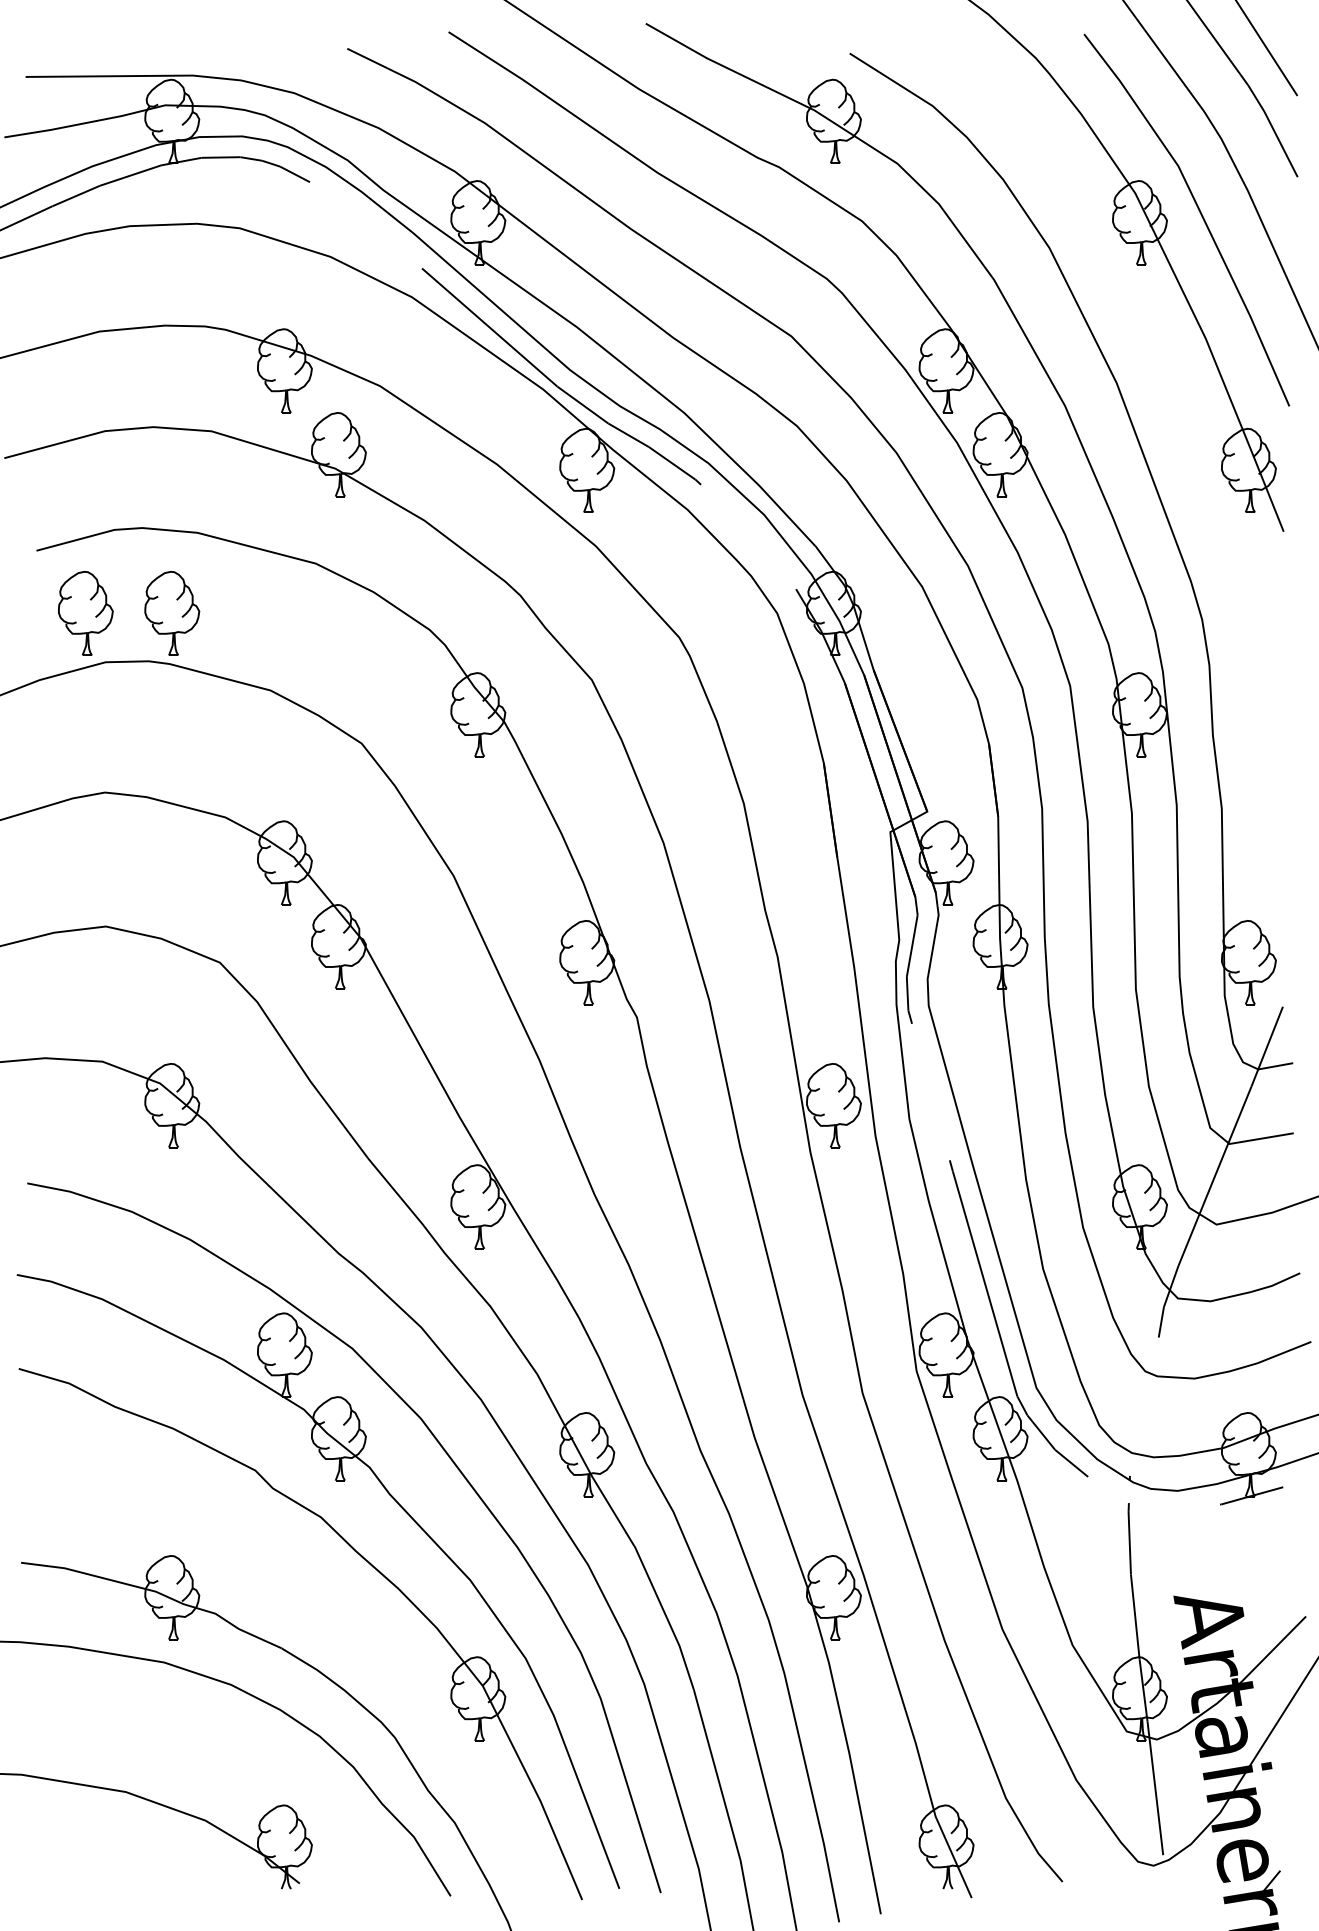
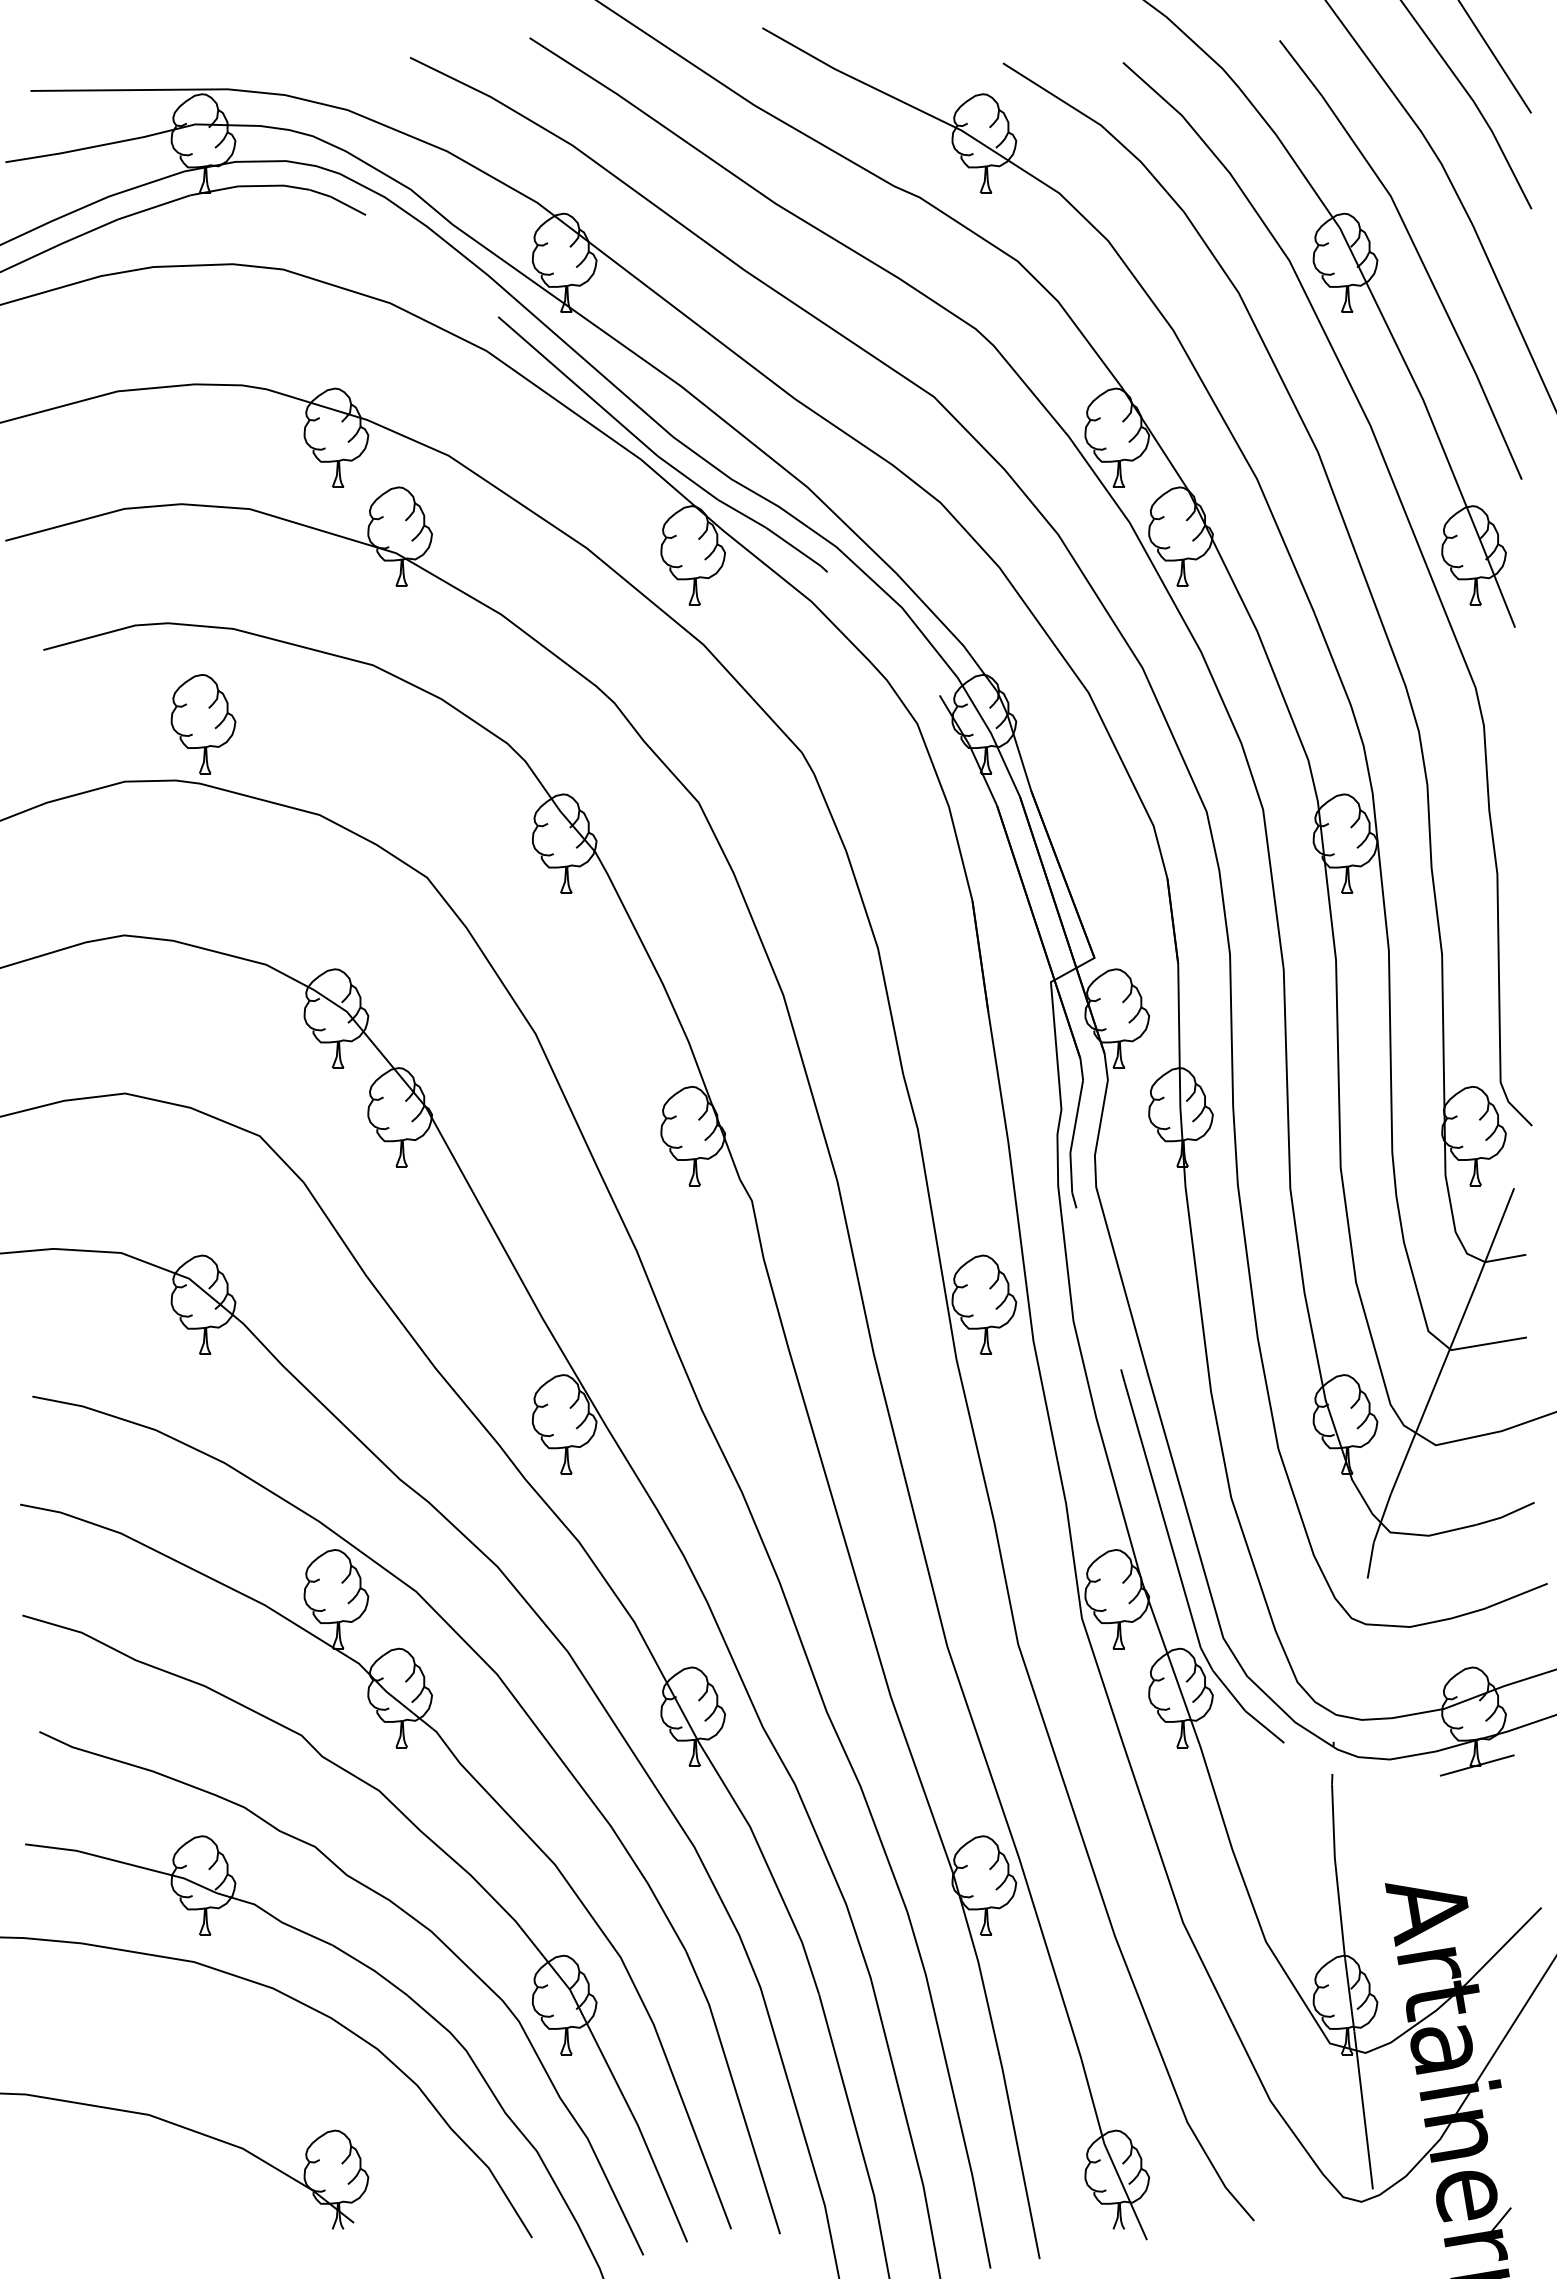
curve: (1205, 473) -> (1422, 558), added
part: (85, 613) -> (101, 724), removed
curve: (340, 1619) -> (402, 1911), added

